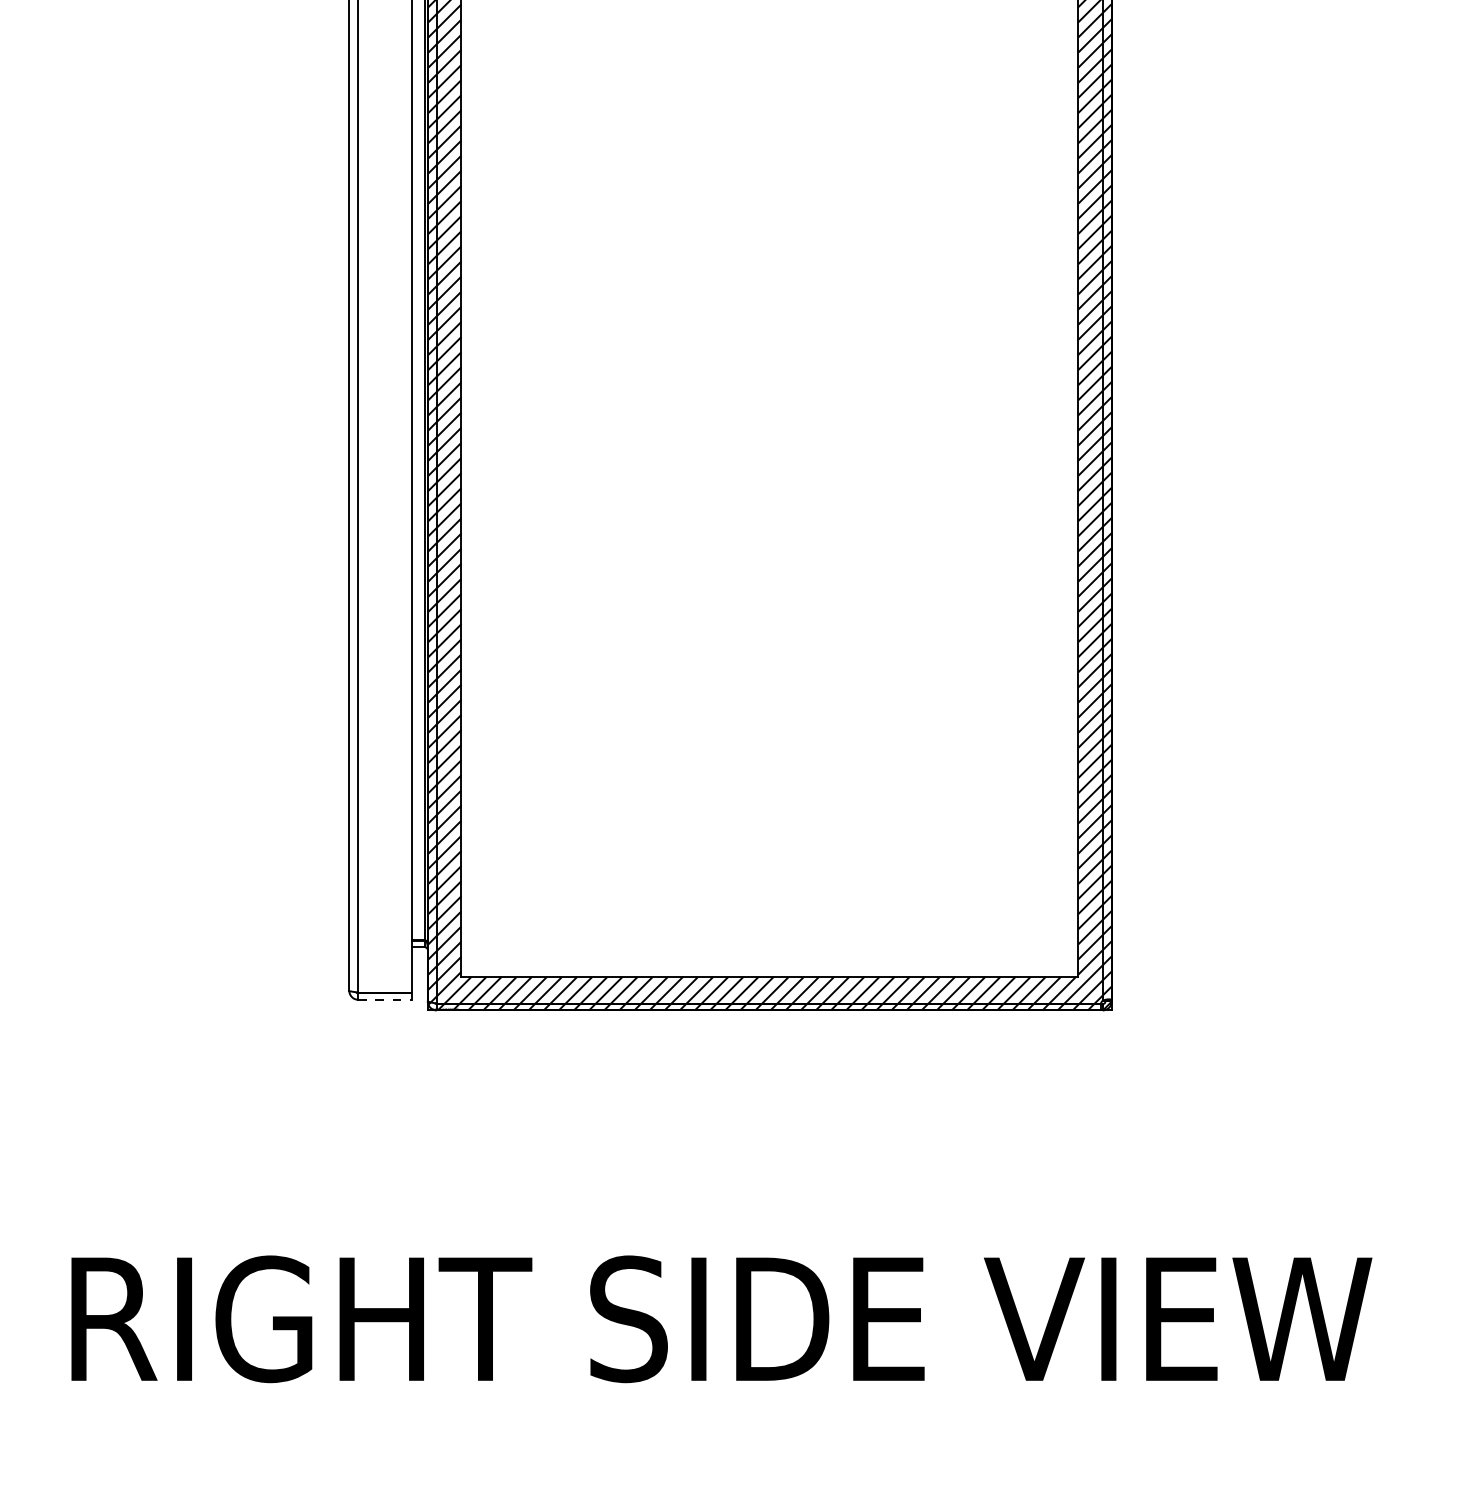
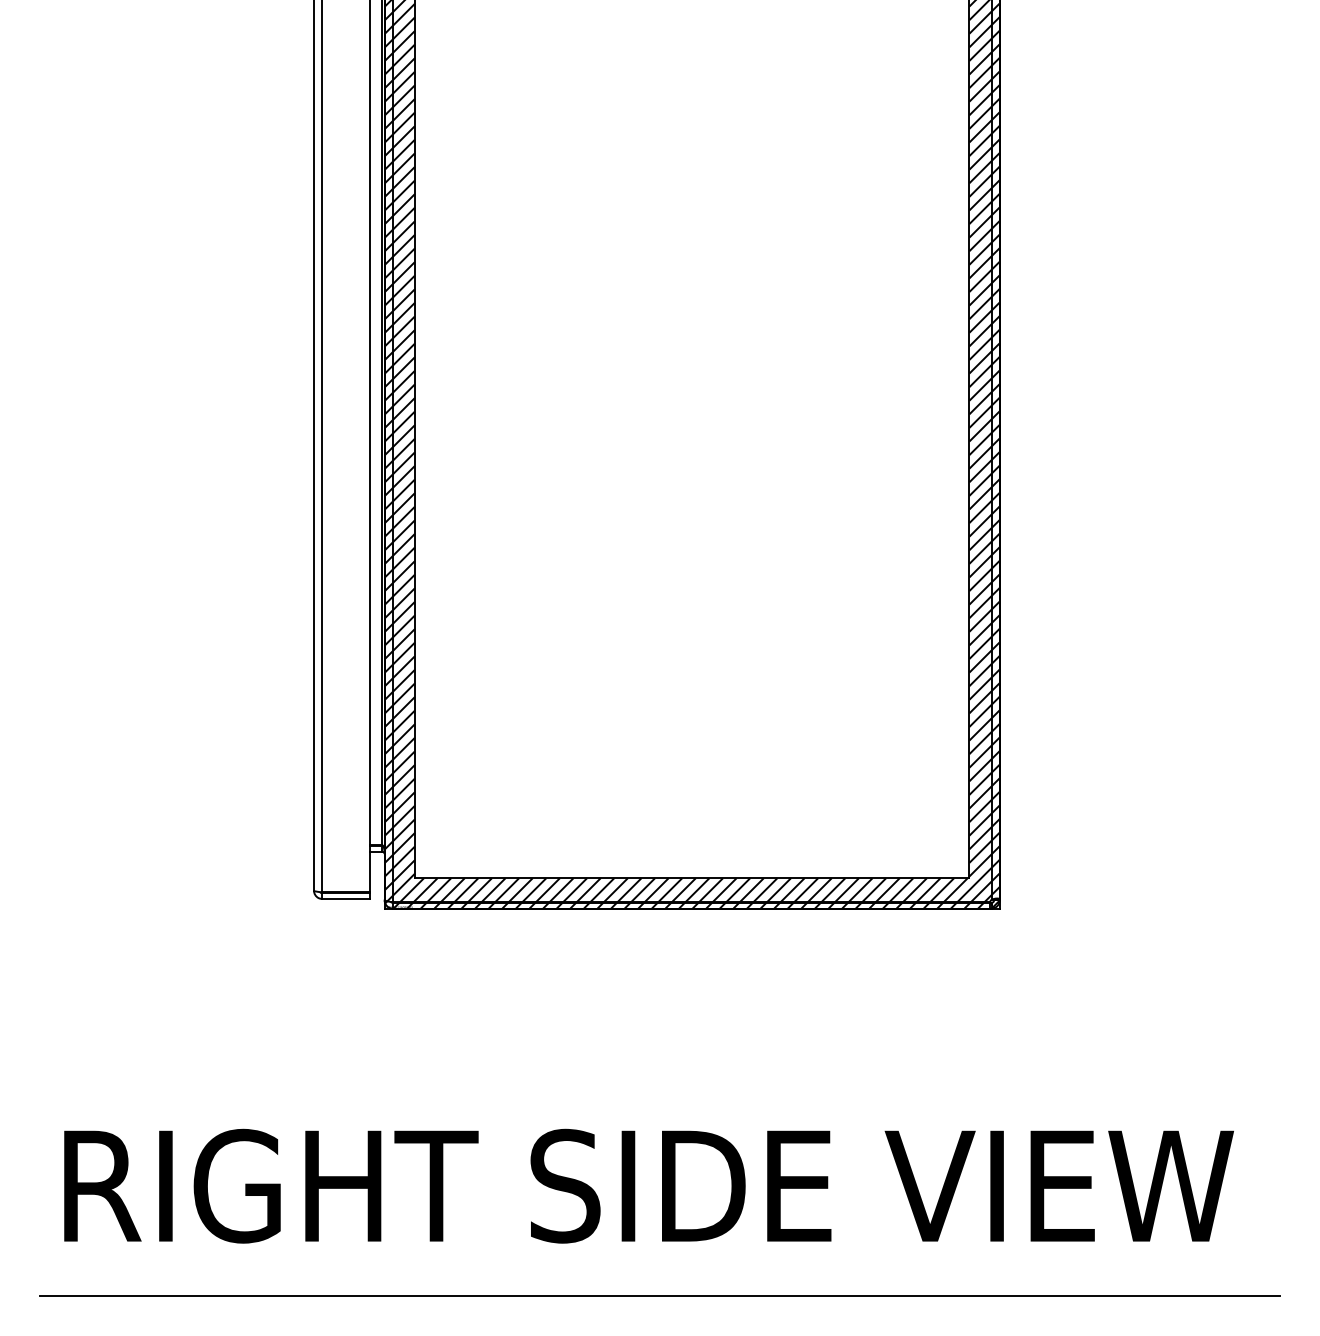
line: (385, 999) -> (346, 898), dashed -> solid
line: (733, 1440) -> (659, 1295), added

